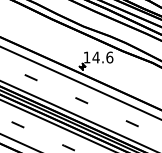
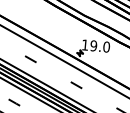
text: (102, 57) -> (99, 46), 14.6 -> 19.0

